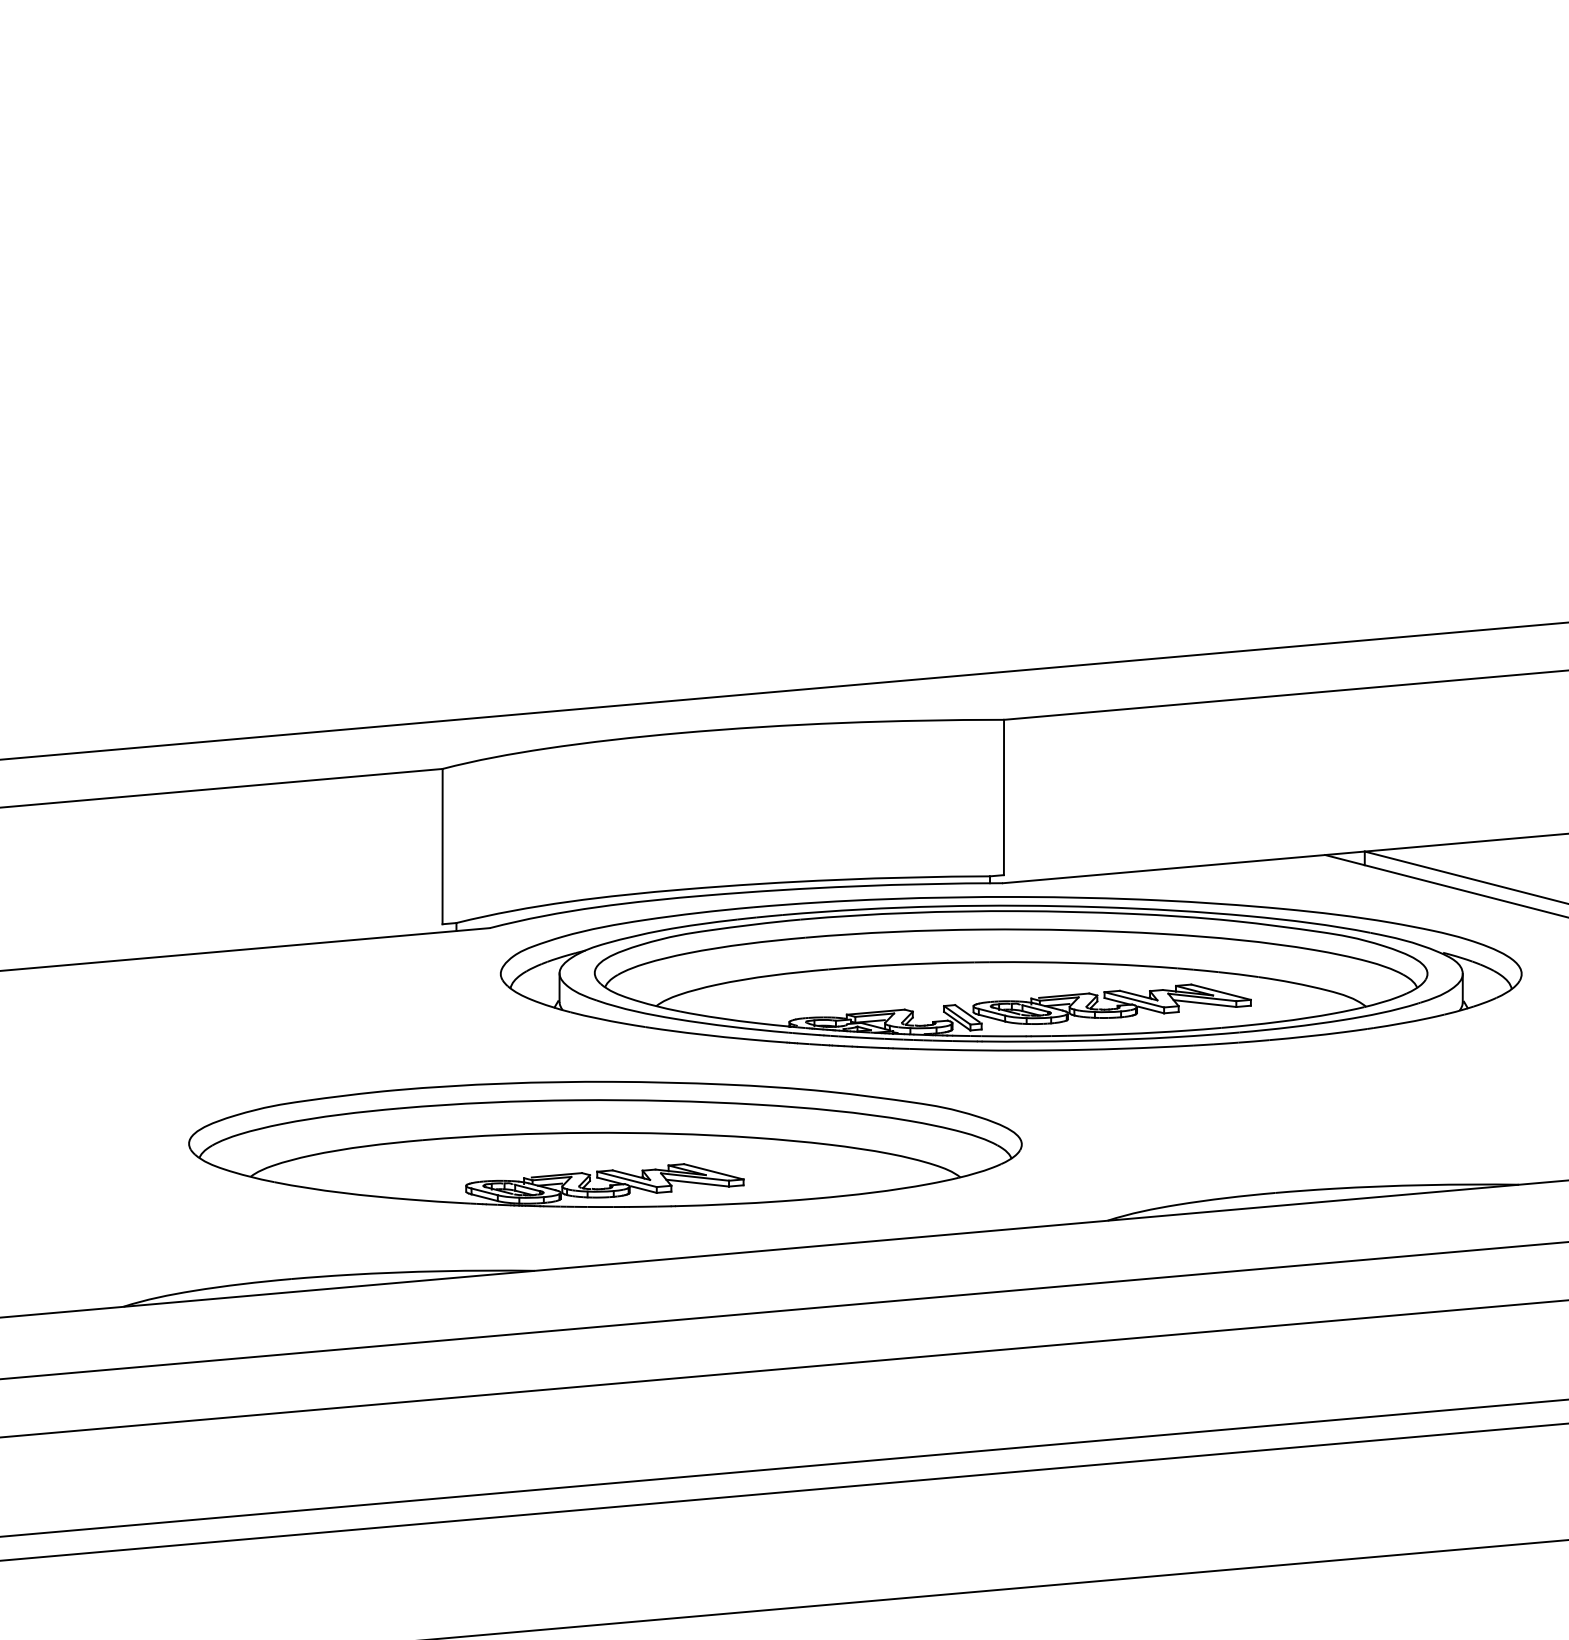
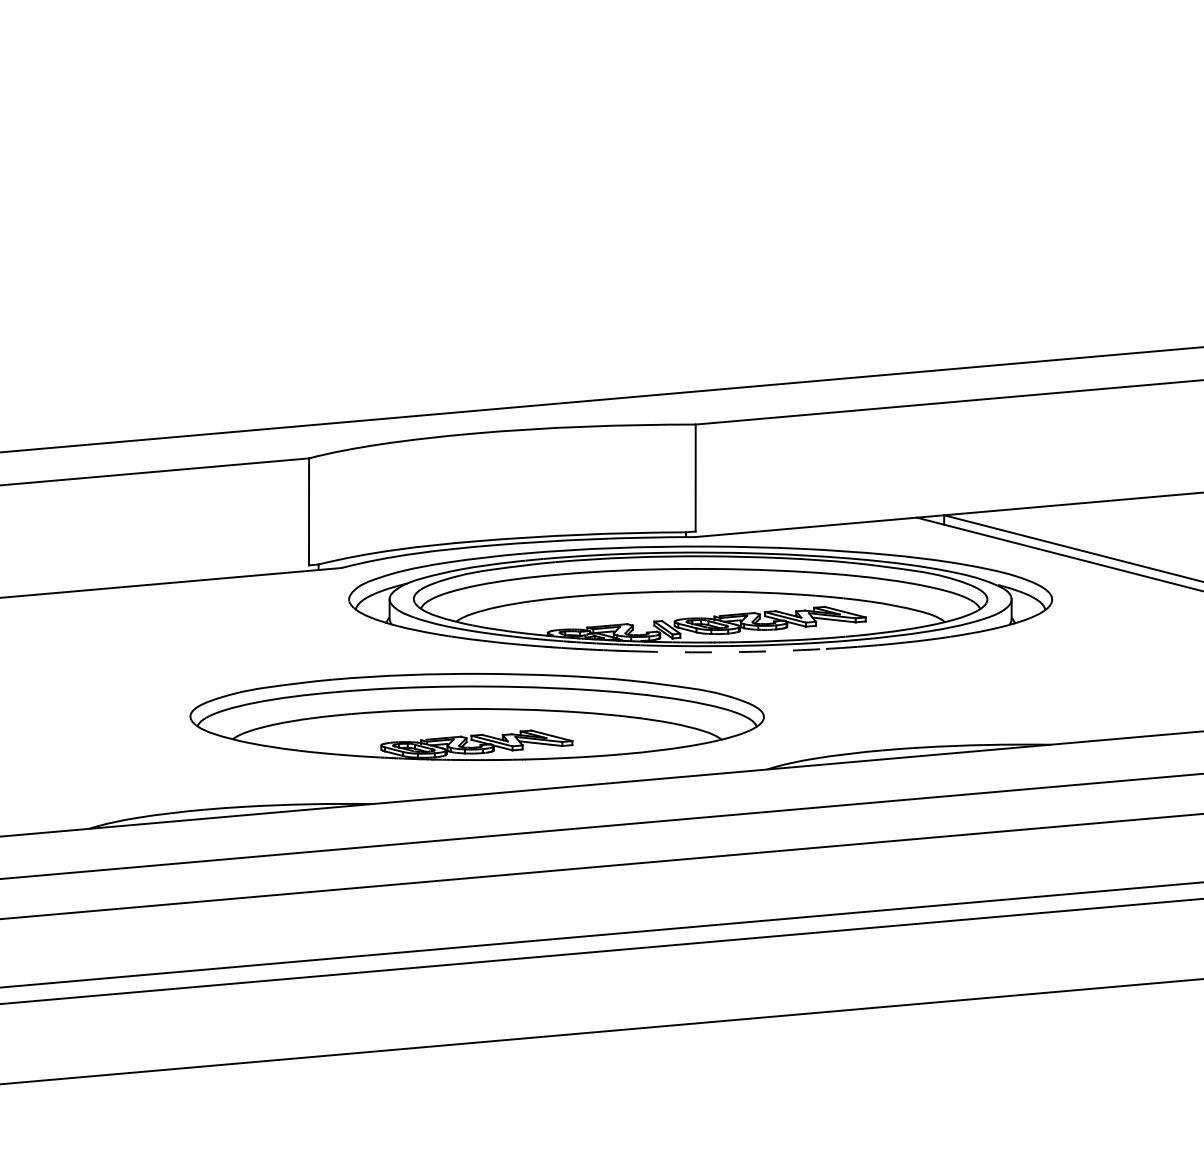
arc: (1051, 1050) -> (728, 652), solid -> dashed
part: (604, 1143) -> (476, 716), moved

